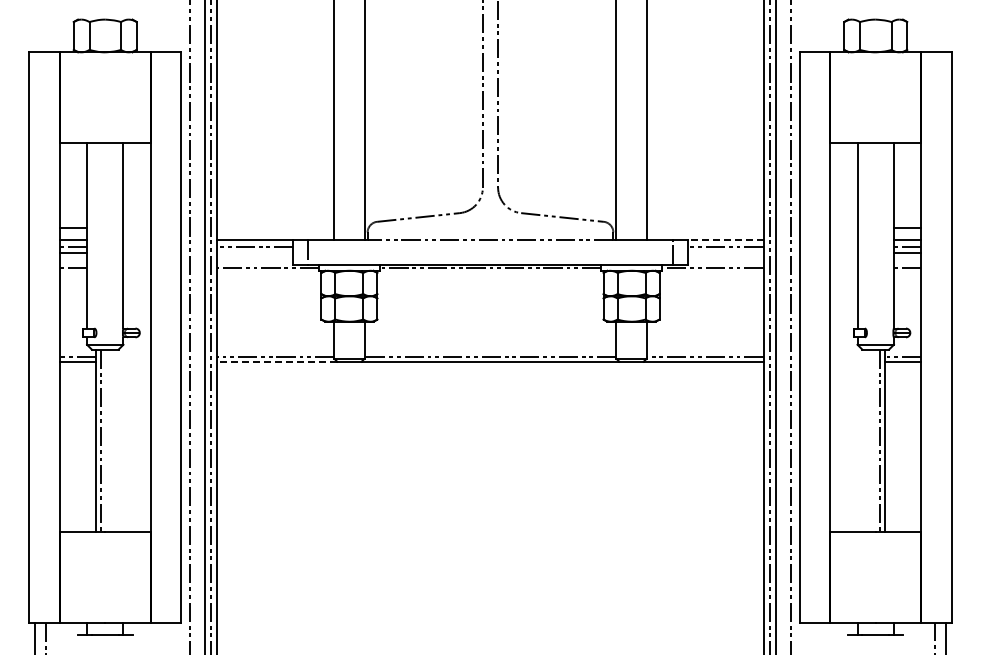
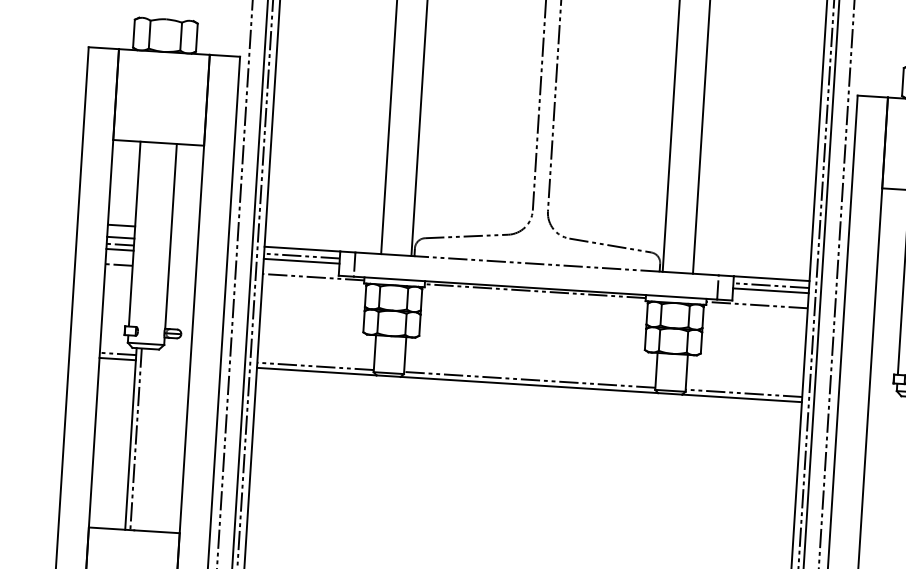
line: (725, 240) -> (771, 278), dashed -> solid
line: (255, 252) -> (301, 261), added
line: (725, 252) -> (770, 290), added
line: (277, 361) -> (316, 371), dashed -> solid

